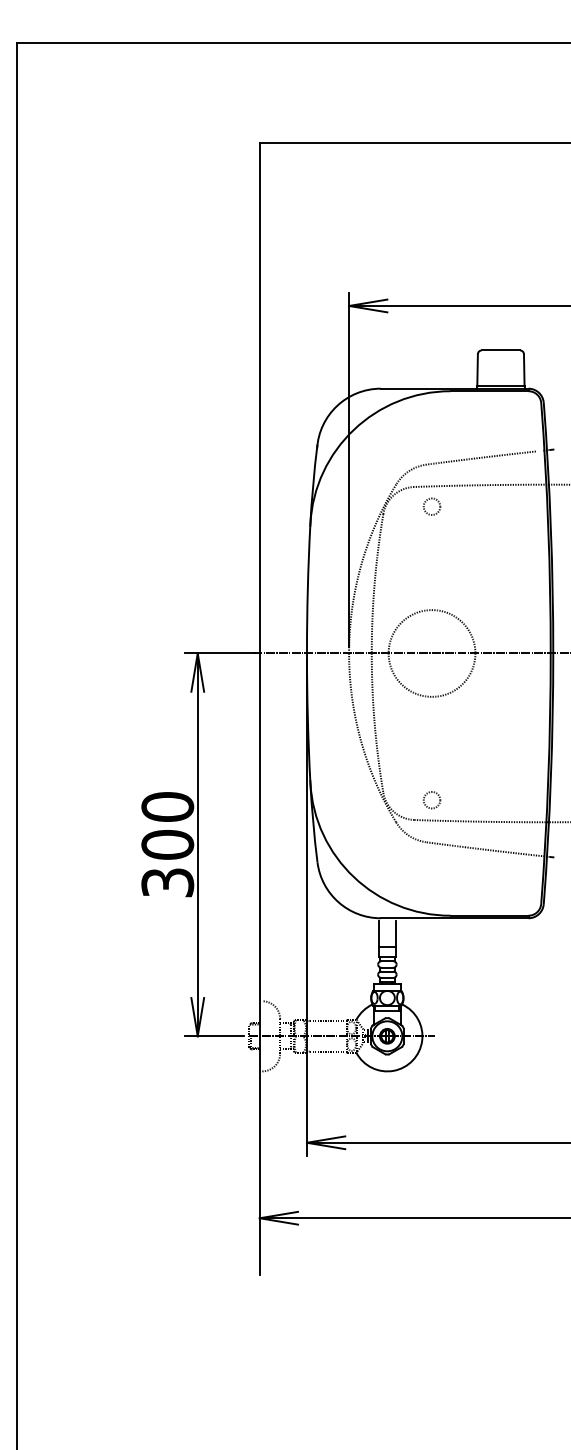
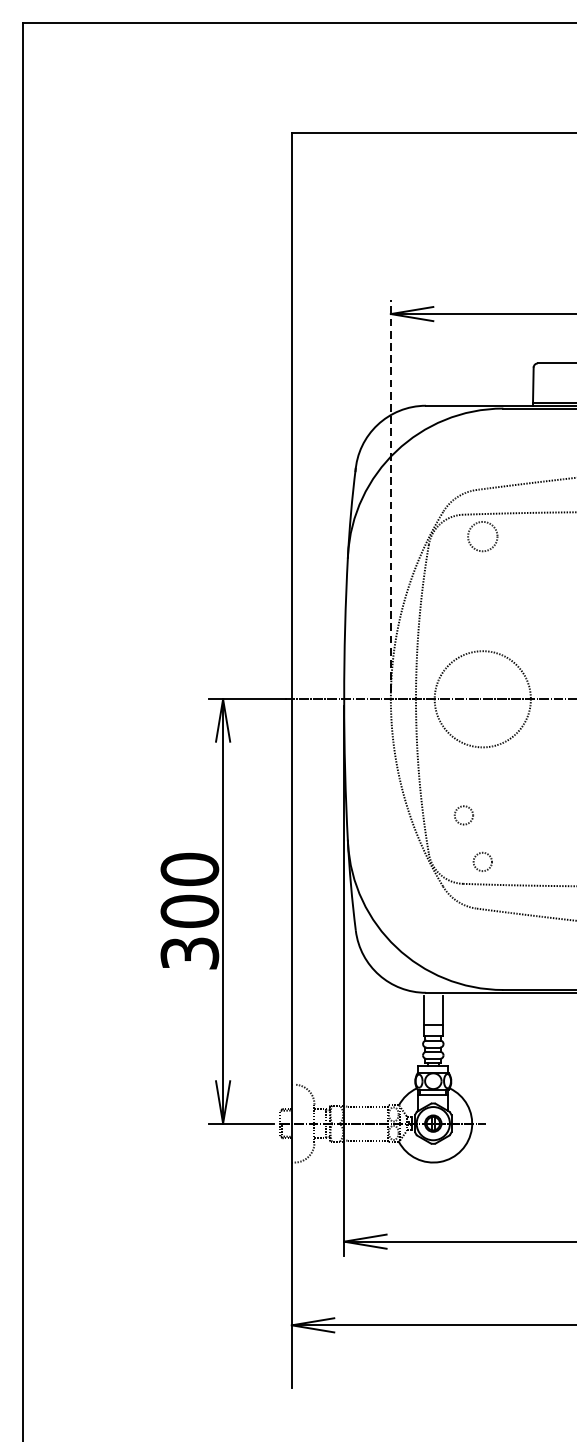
line: (349, 470) -> (391, 496), solid -> dashed
circle: (431, 506) -> (482, 536), size x1.6
circle: (414, 758) -> (463, 815), added

